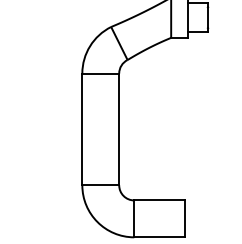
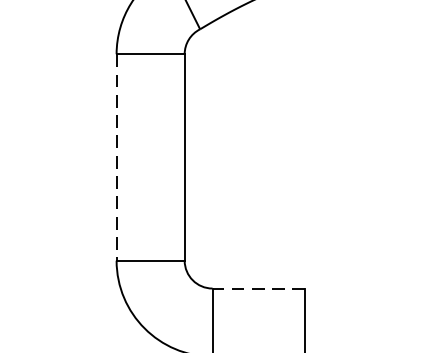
line: (82, 129) -> (116, 157), solid -> dashed
line: (158, 200) -> (257, 288), solid -> dashed

